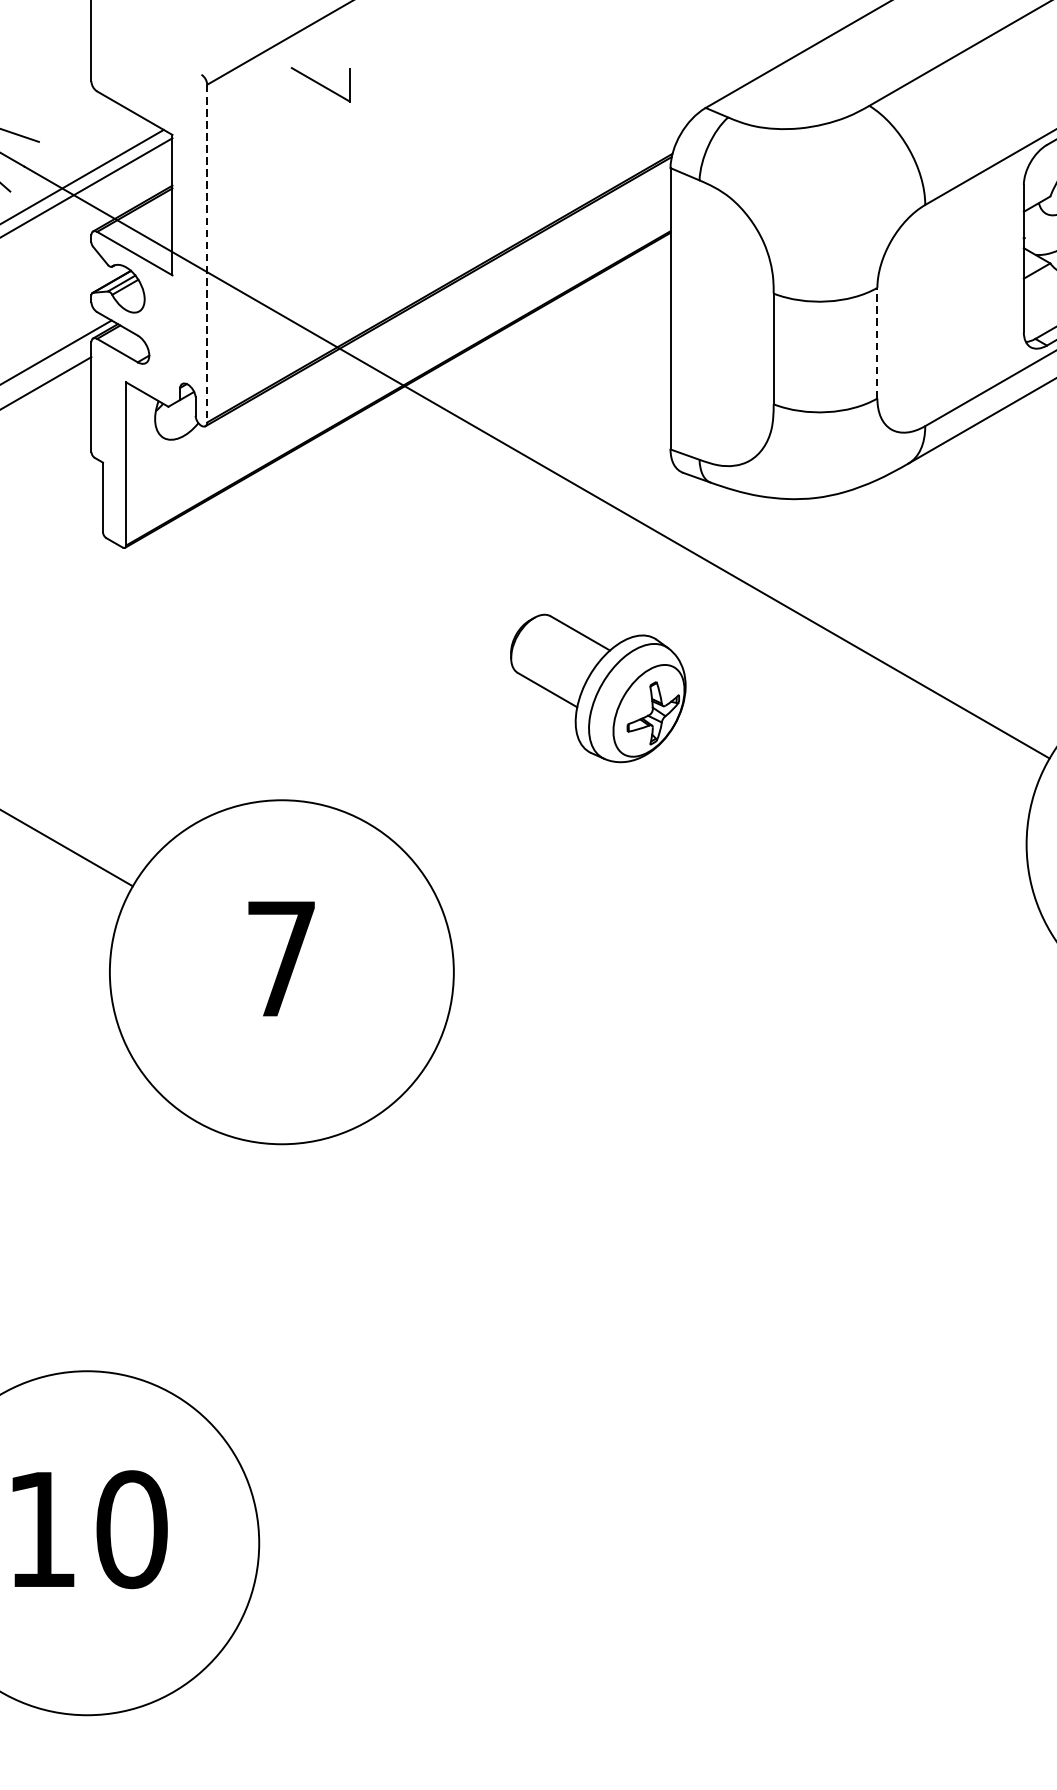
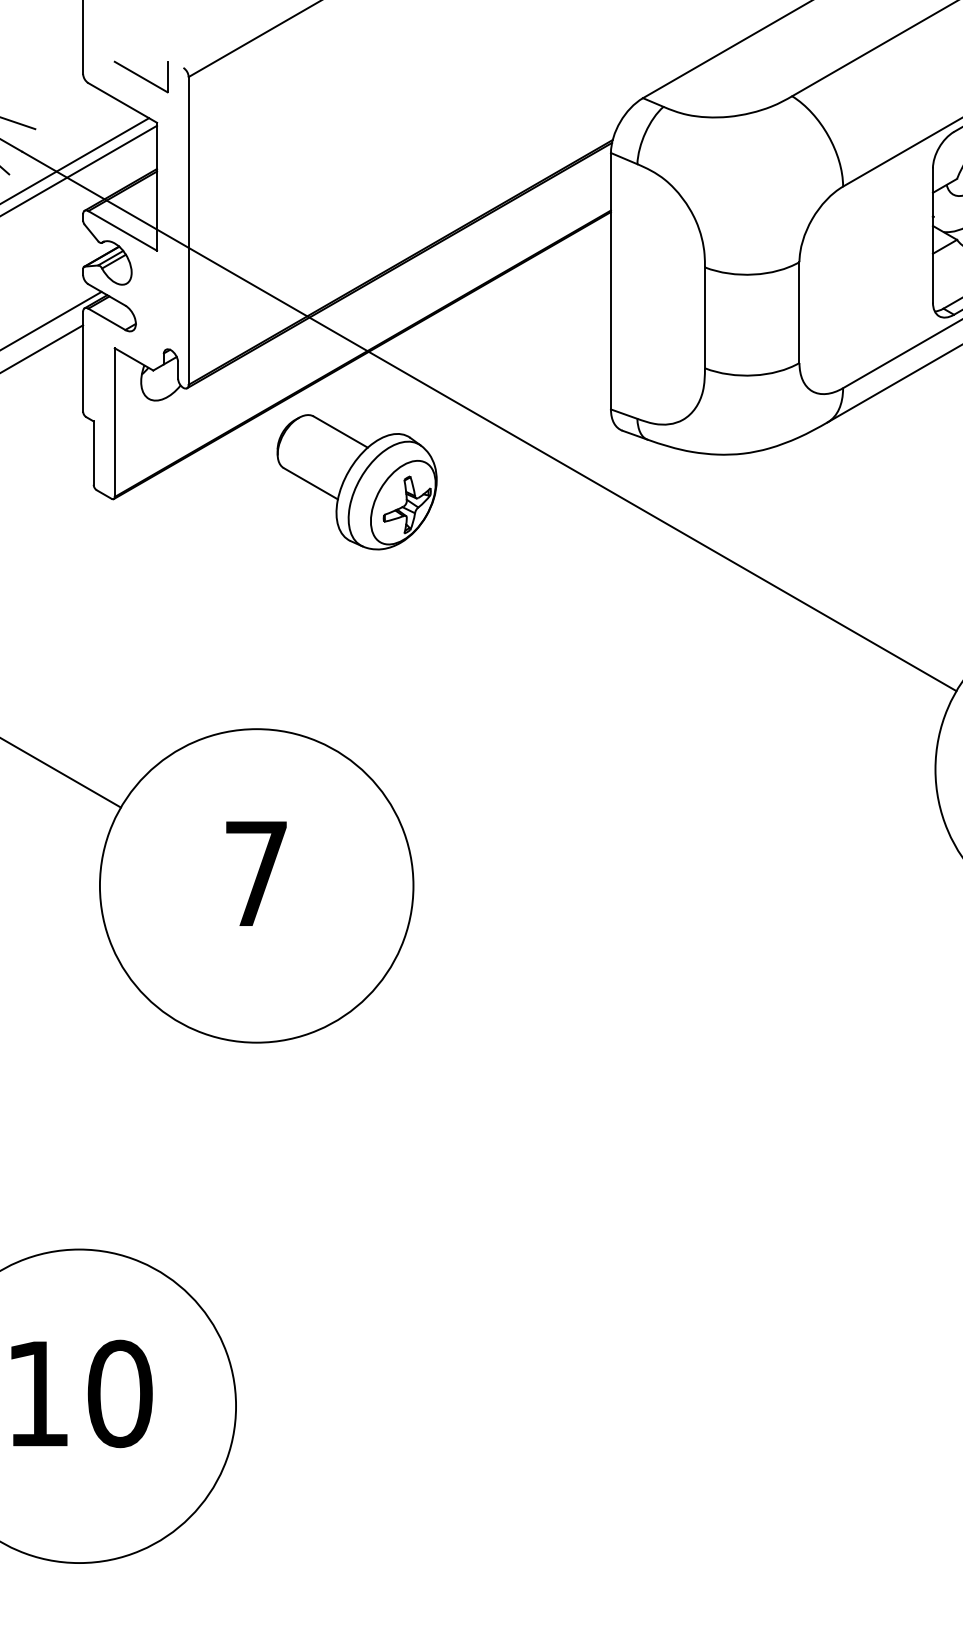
part: (320, 84) -> (140, 76), moved
line: (207, 253) -> (188, 230), dashed -> solid
line: (877, 343) -> (799, 312), dashed -> solid
part: (597, 688) -> (356, 482), moved

